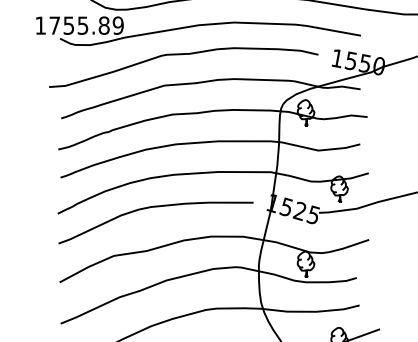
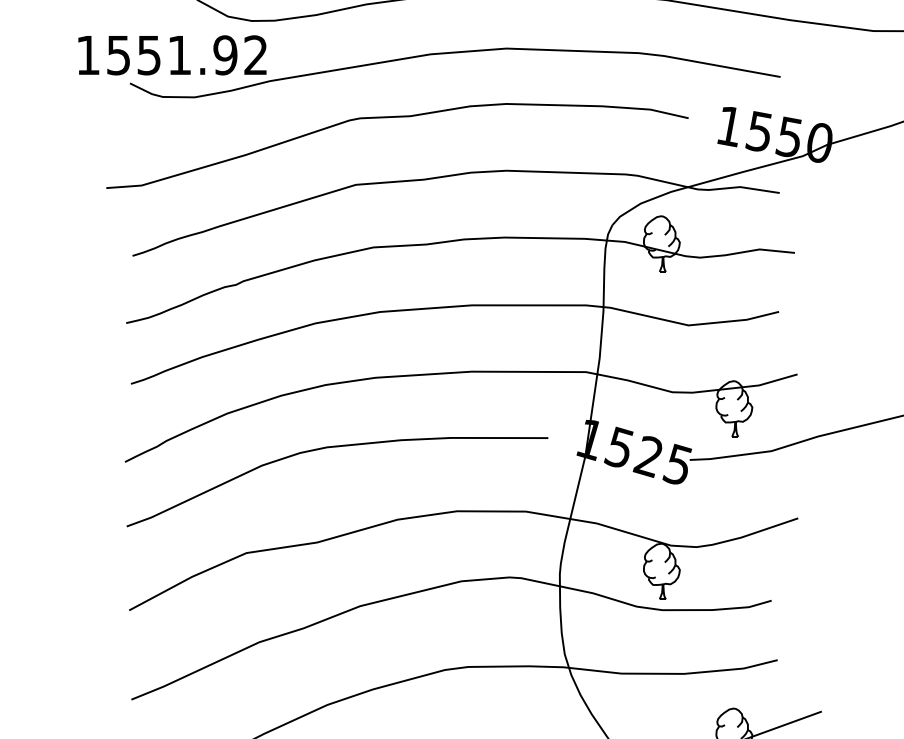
text: (86, 25) -> (187, 54), 1755.89 -> 1551.92

